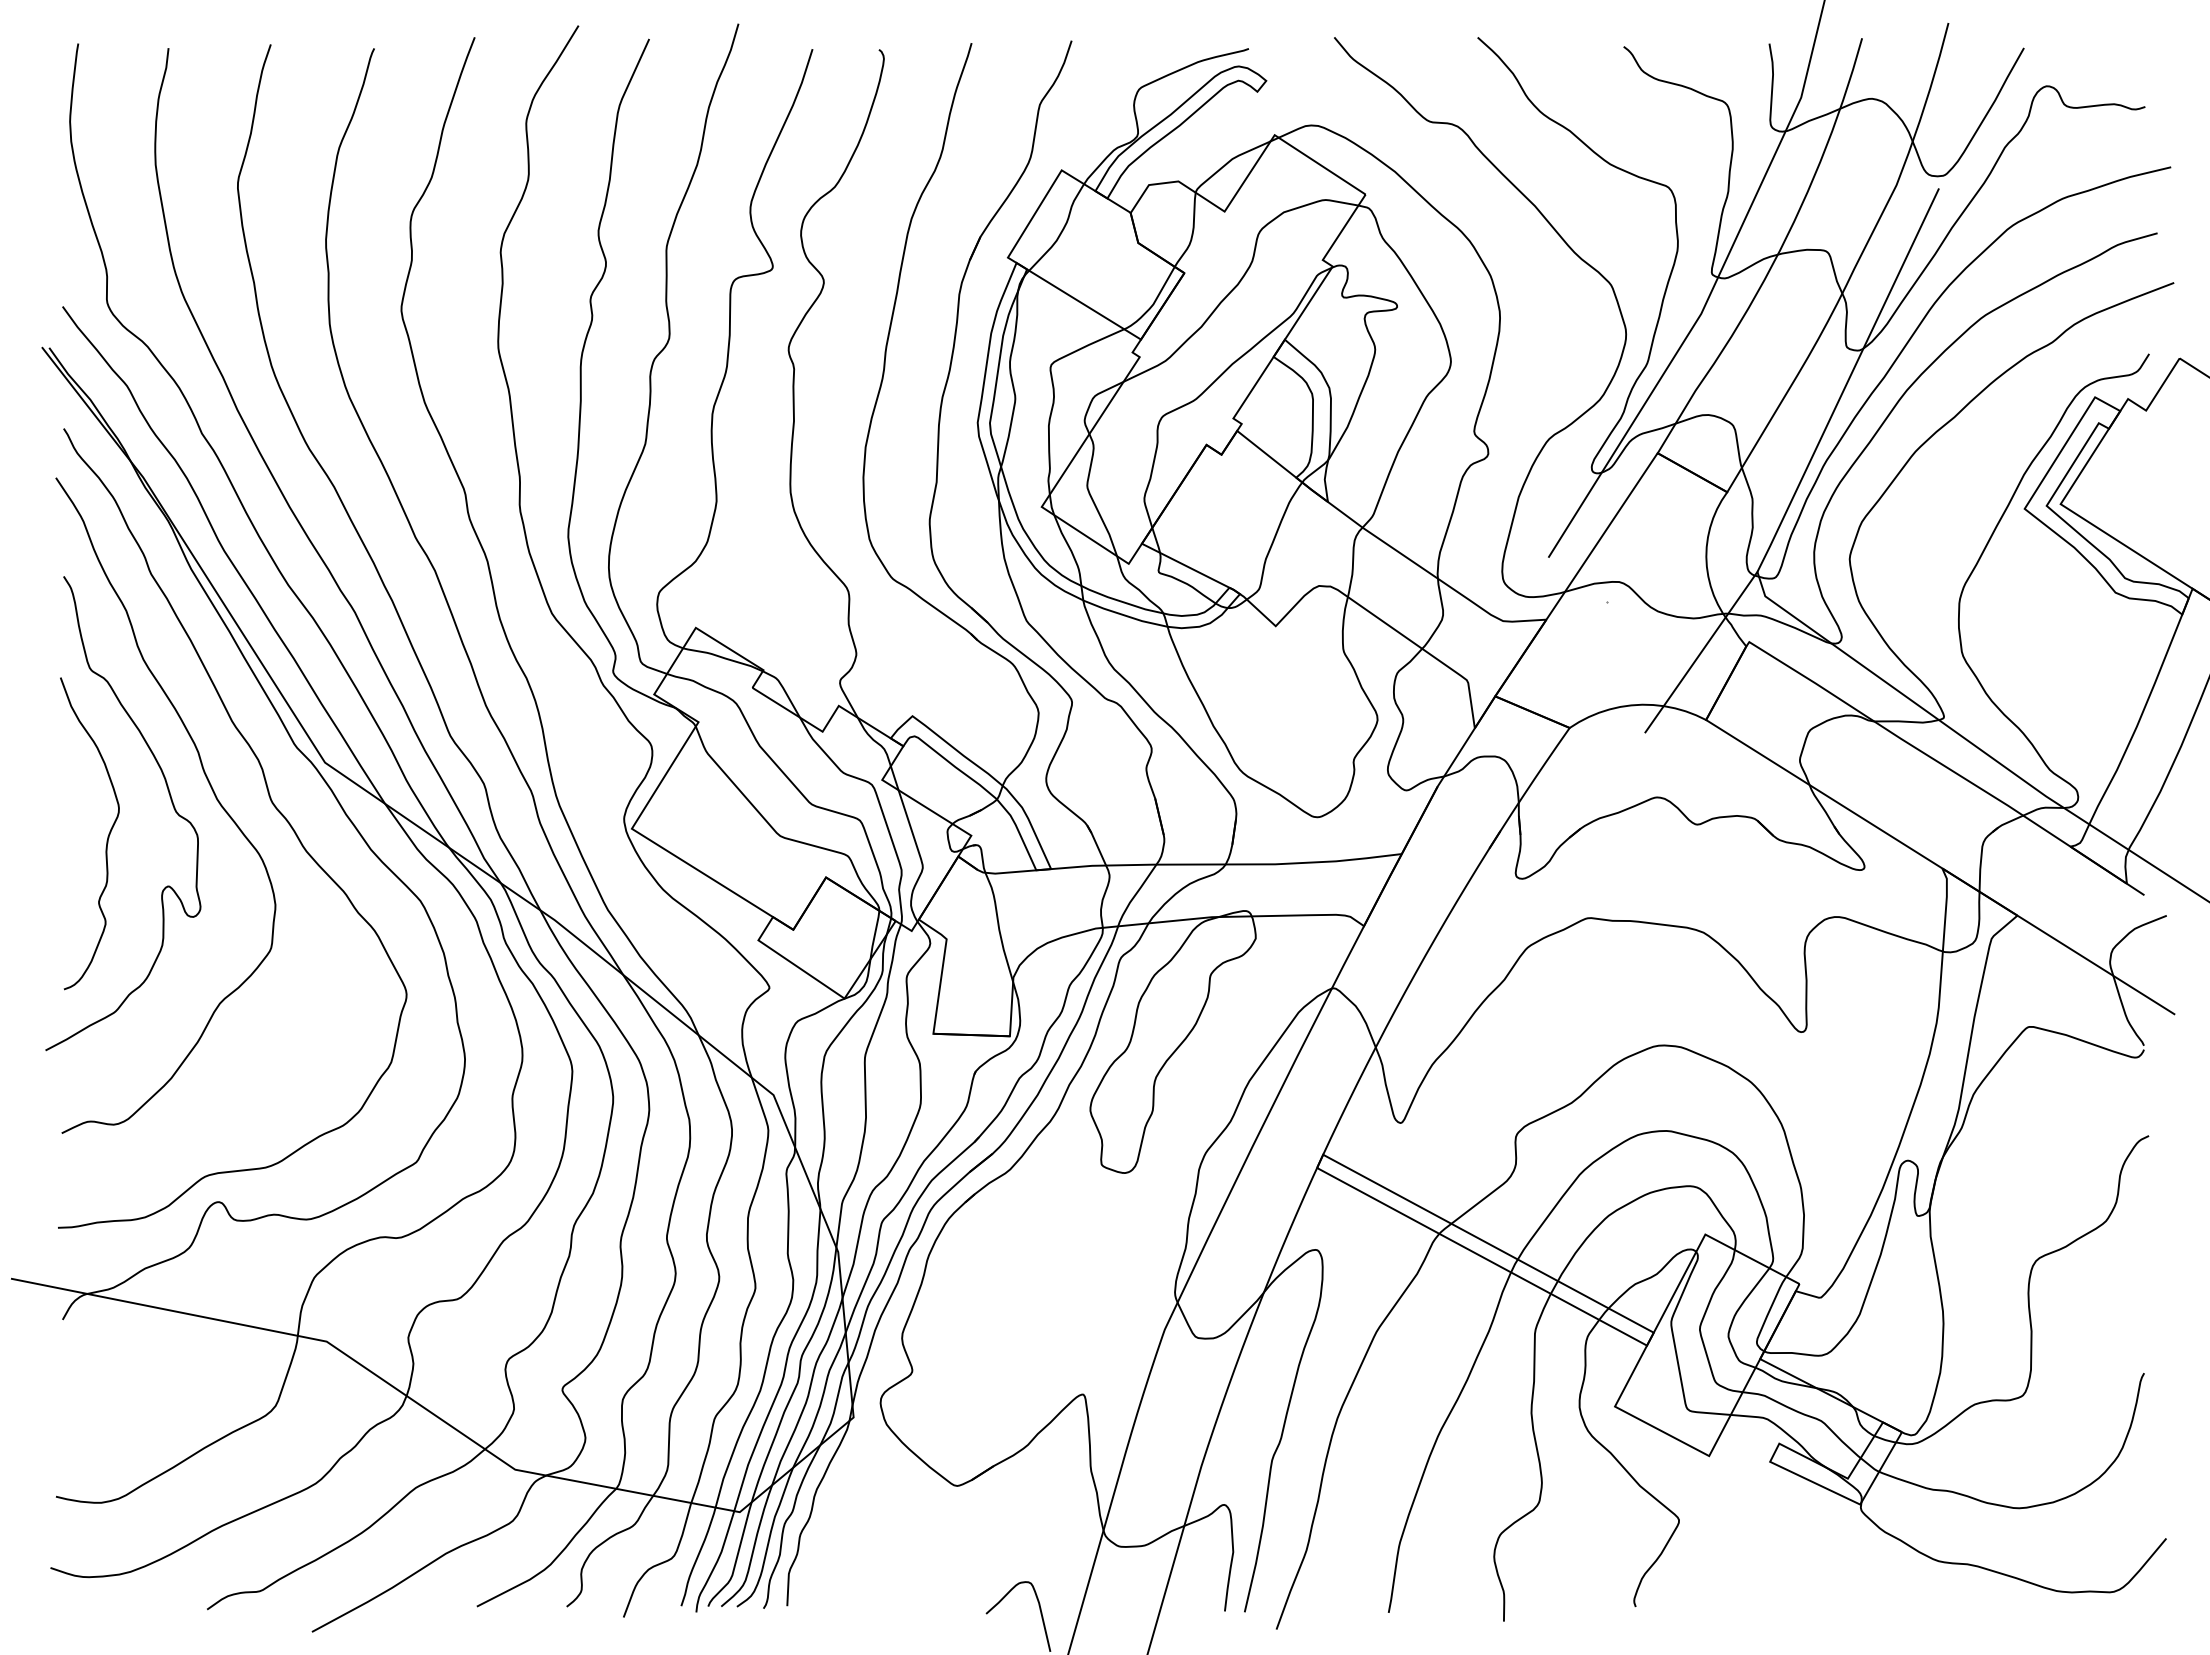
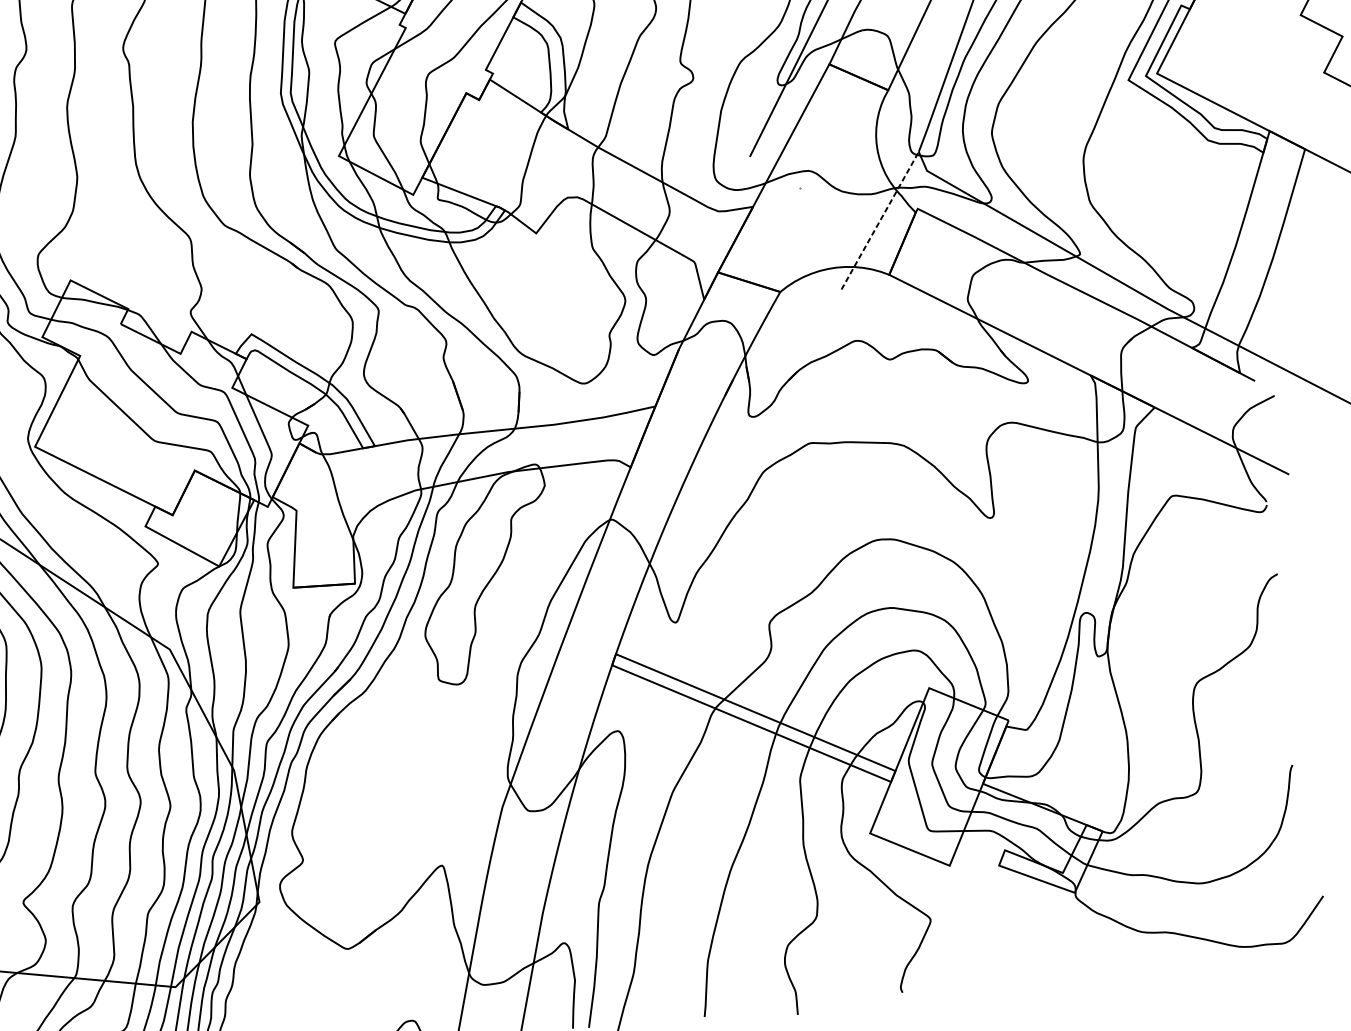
line: (1701, 652) -> (880, 220), solid -> dashed

